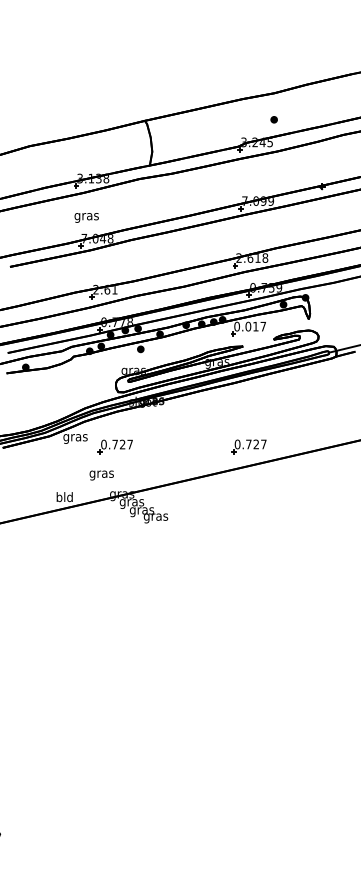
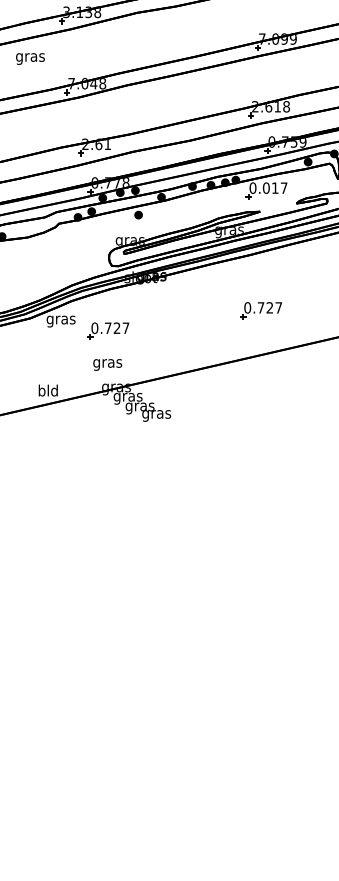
text: (86, 217) -> (30, 58), moved
part: (248, 446) -> (260, 310), moved
text: (101, 475) -> (107, 364), moved

